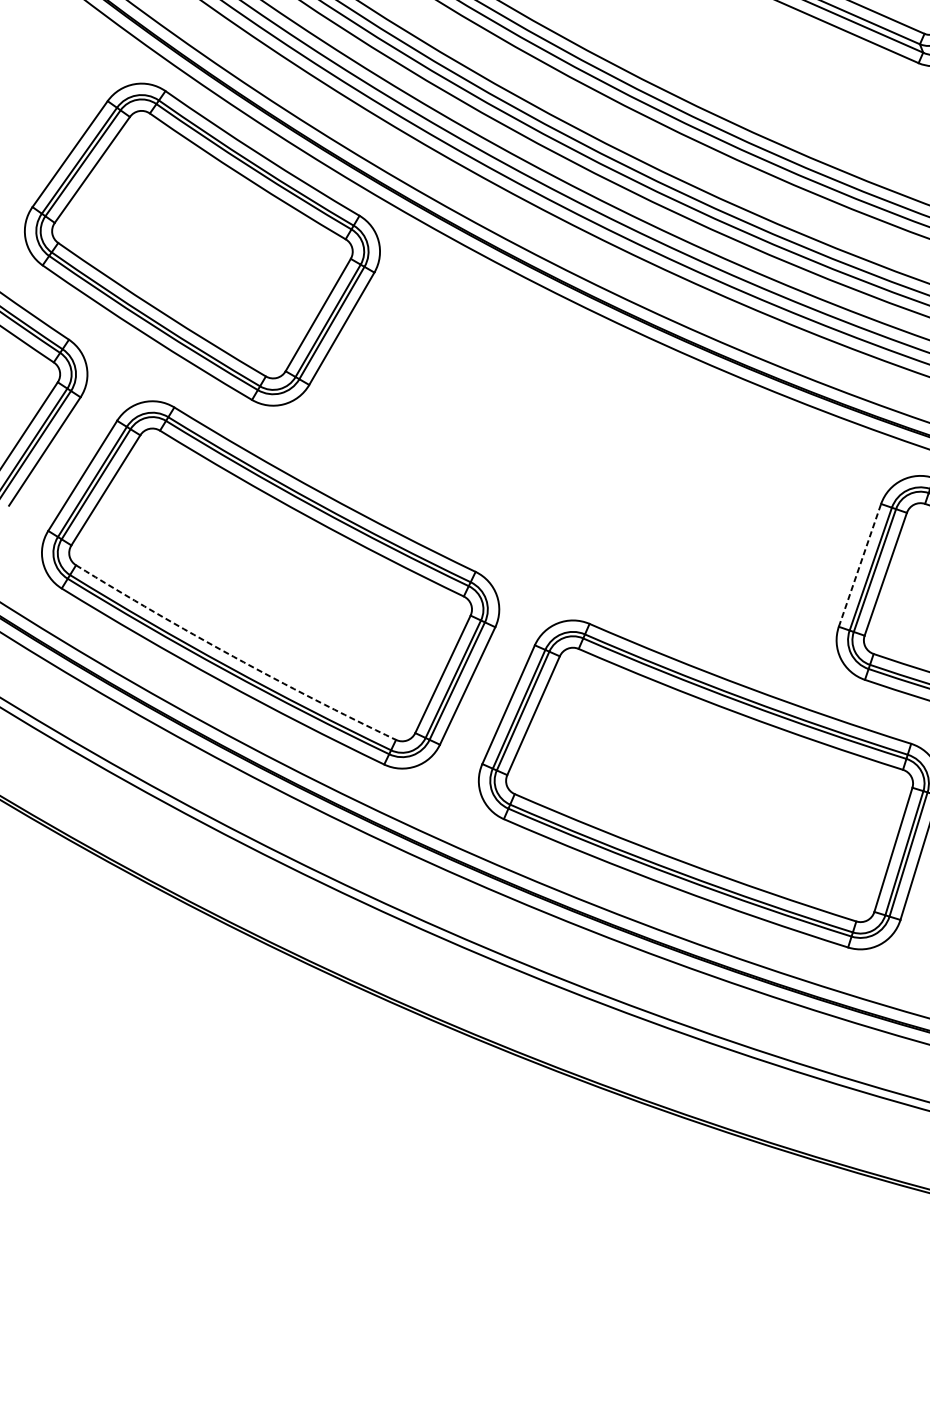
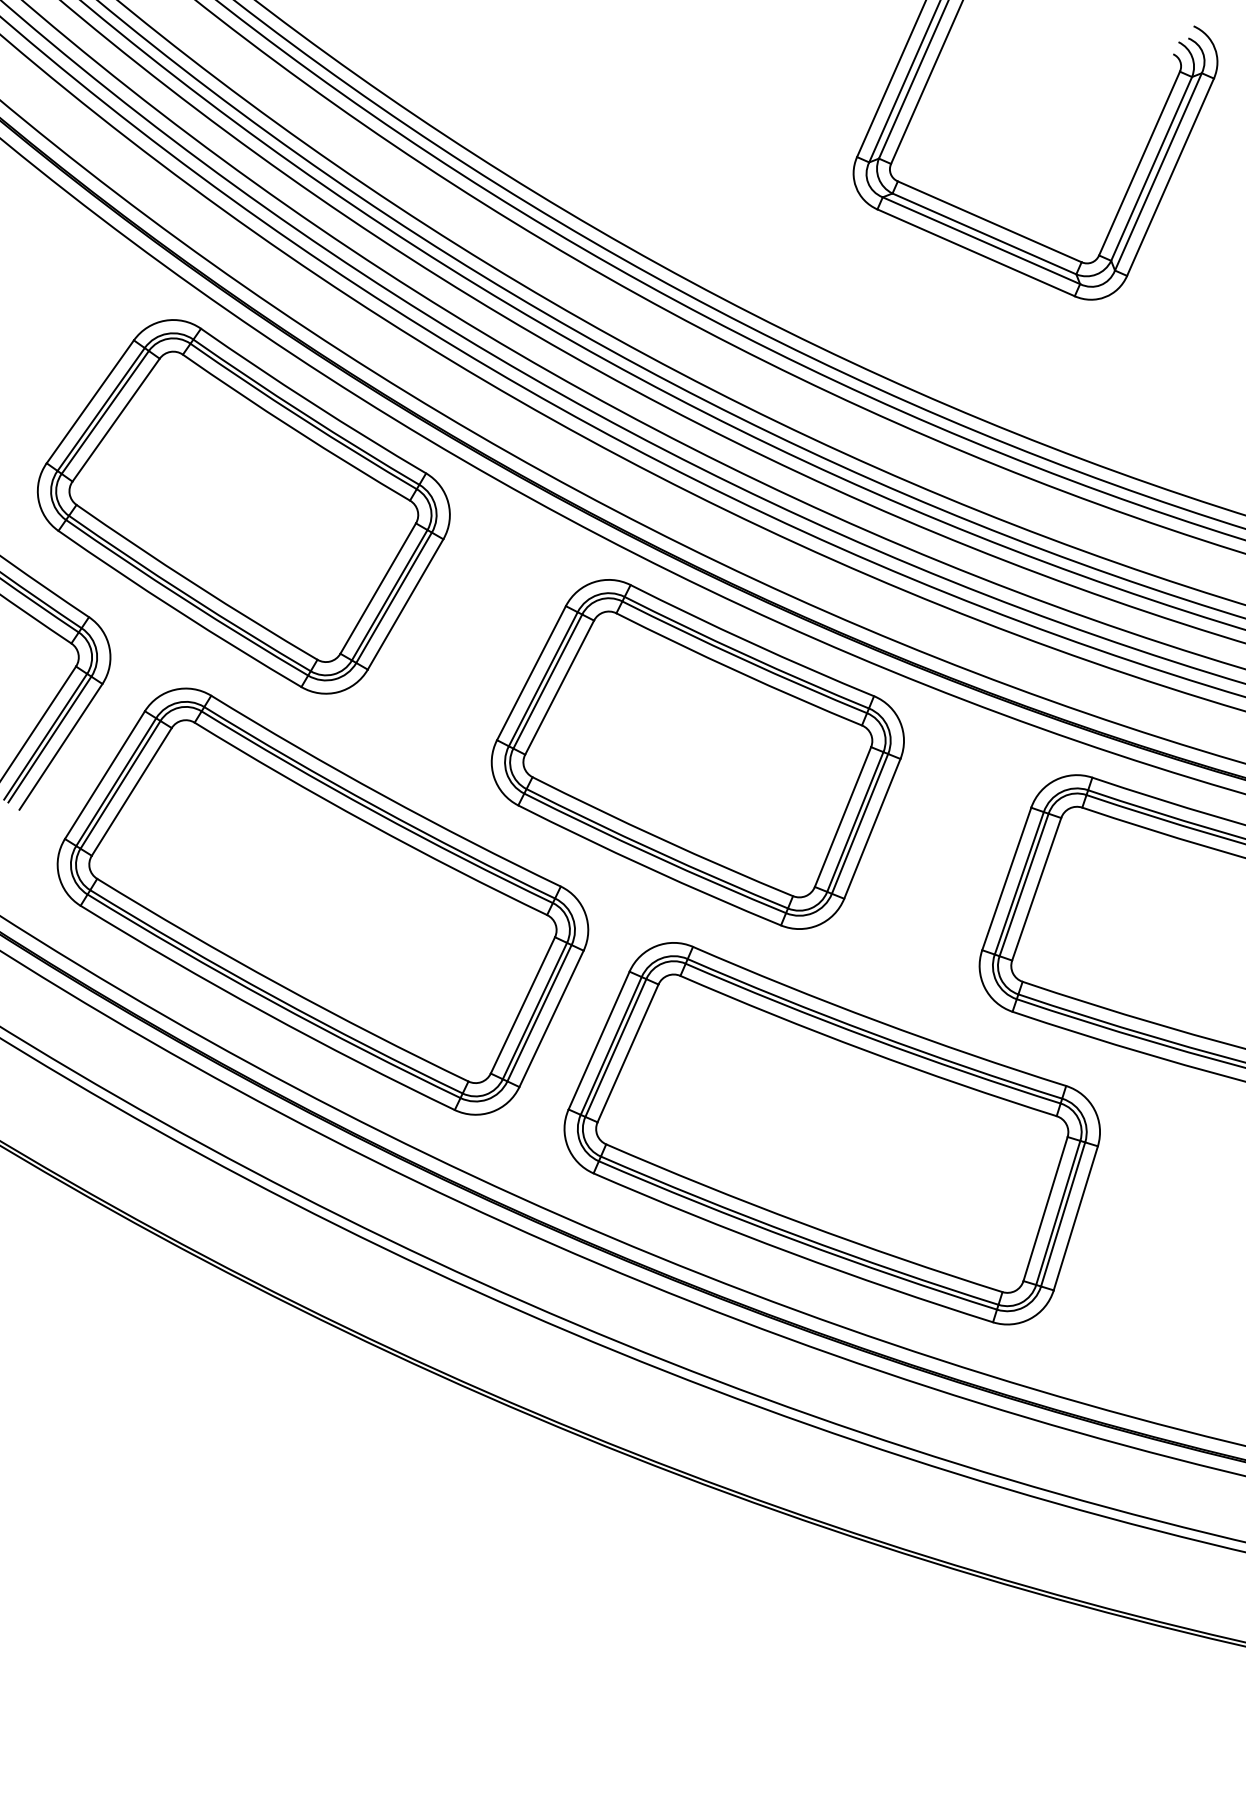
part: (593, 458) -> (697, 754), added
line: (859, 564) -> (1006, 878), dashed -> solid
arc: (234, 657) -> (280, 985), dashed -> solid

